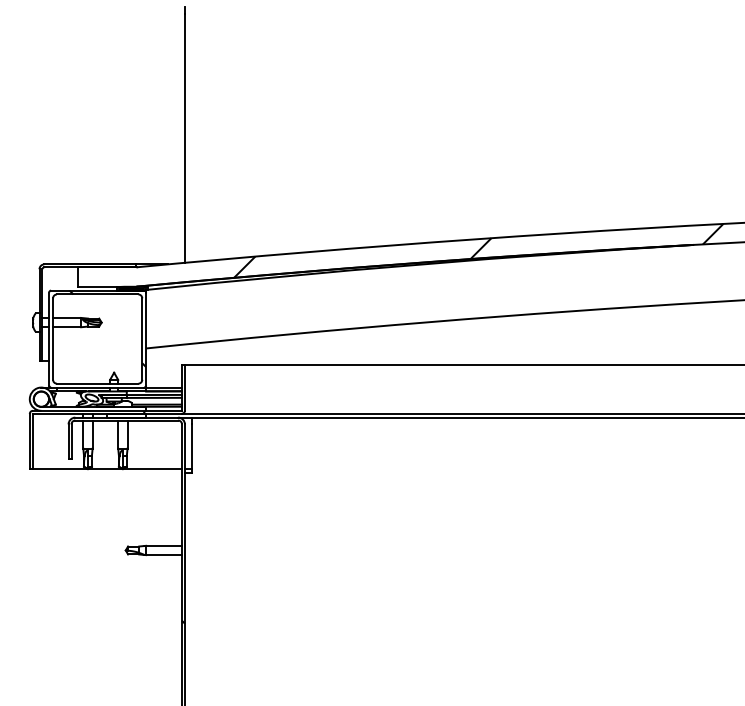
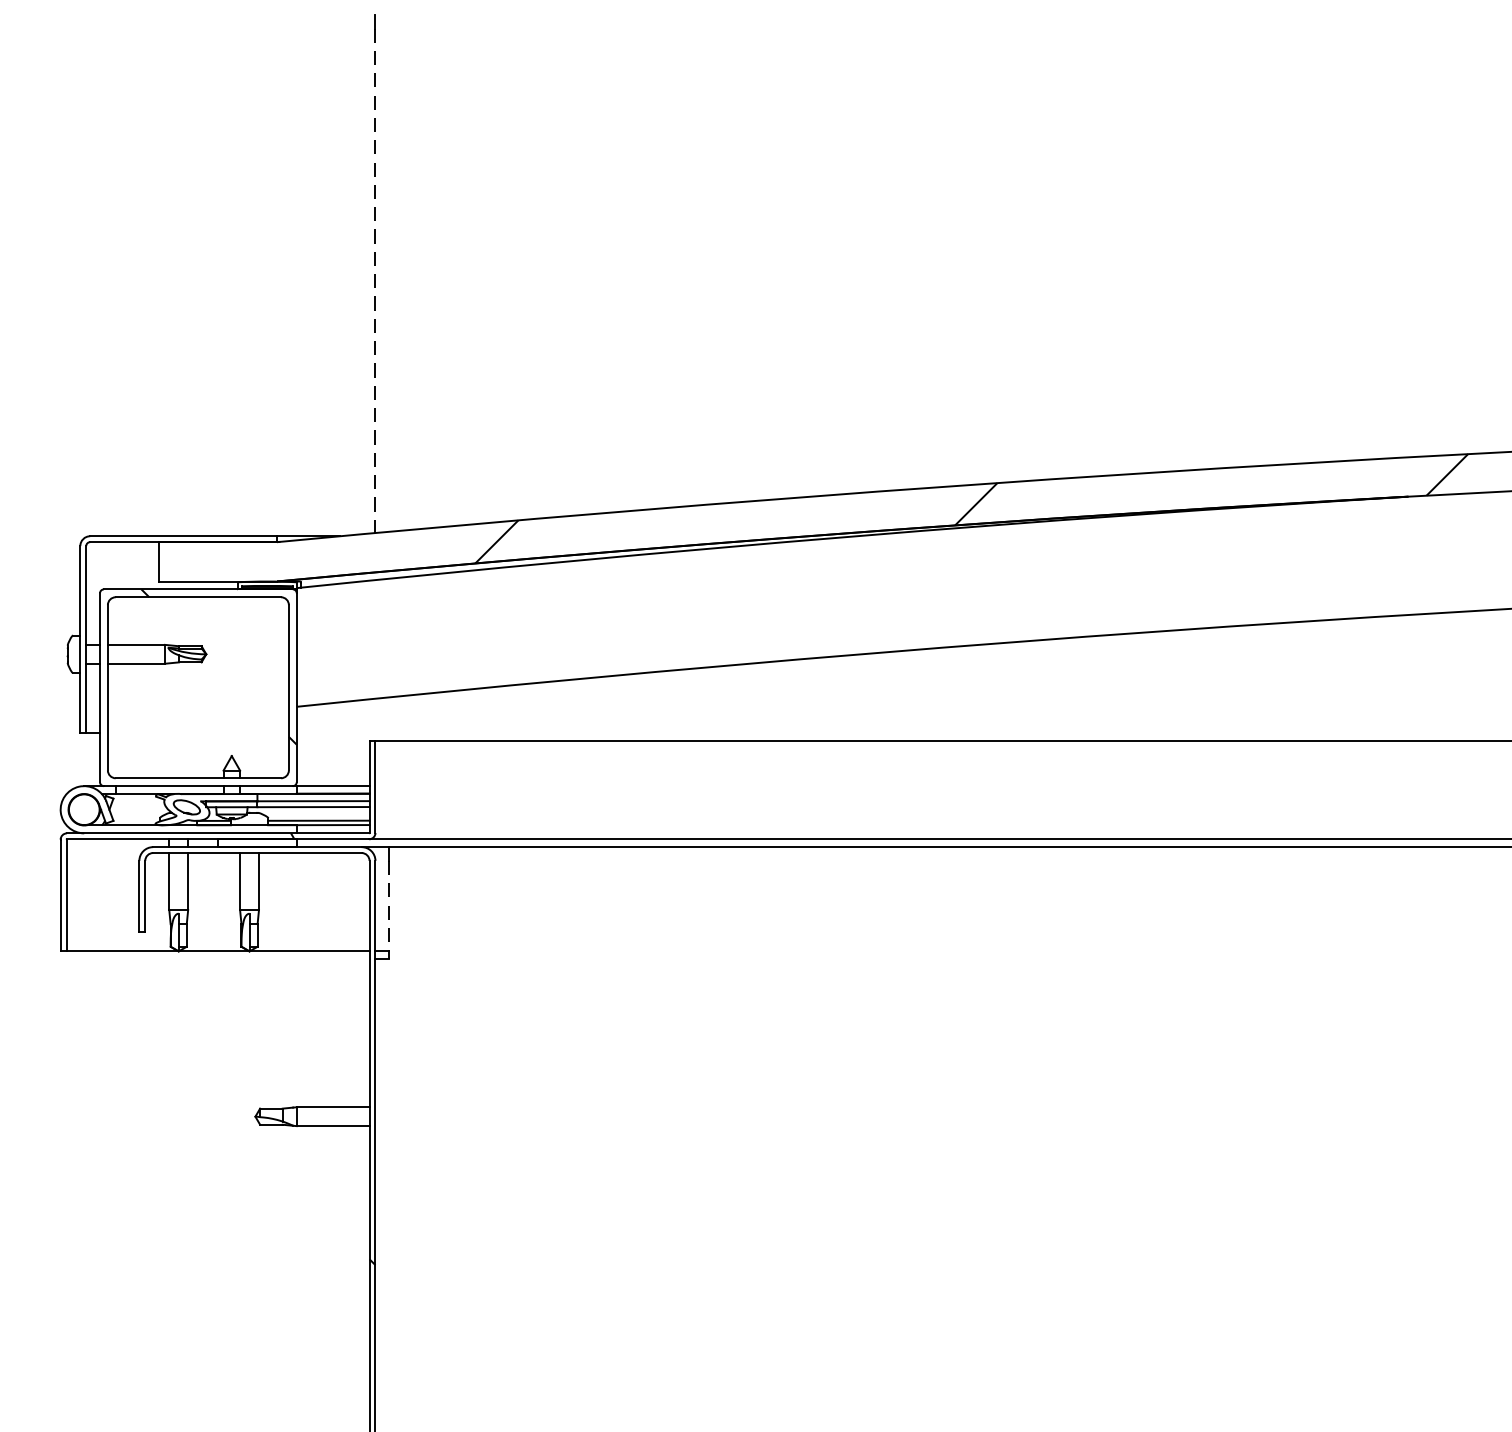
line: (184, 139) -> (374, 282), solid -> dashed
line: (191, 449) -> (388, 911), solid -> dashed

